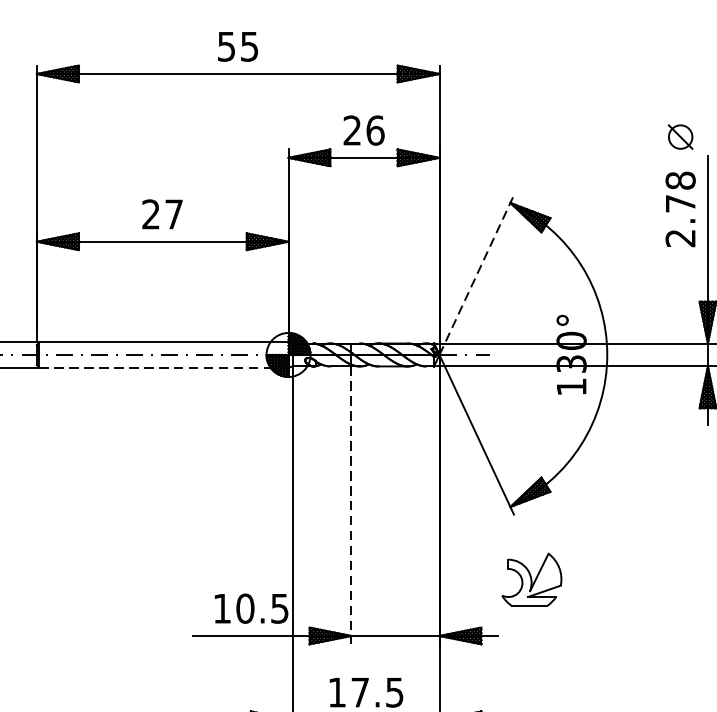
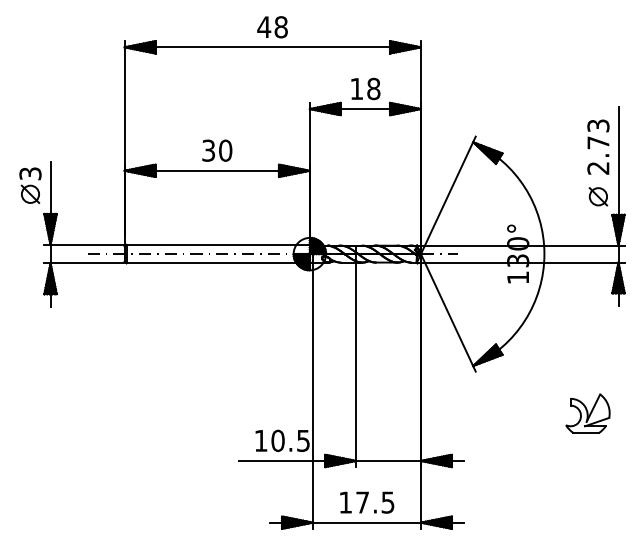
text: (237, 47) -> (272, 27), 55 -> 48
text: (364, 129) -> (365, 88), 26 -> 18
part: (680, 136) -> (598, 196), moved
text: (680, 180) -> (598, 125), 2.78 -> 2.73
text: (163, 214) -> (217, 150), 27 -> 30
line: (476, 275) -> (448, 195), dashed -> solid
line: (164, 367) -> (218, 263), dashed -> solid
line: (351, 506) -> (356, 365), dashed -> solid
part: (531, 579) -> (587, 413), moved

